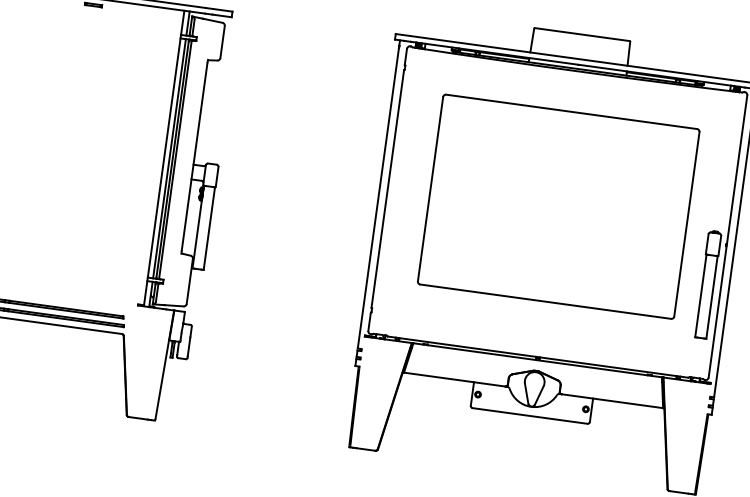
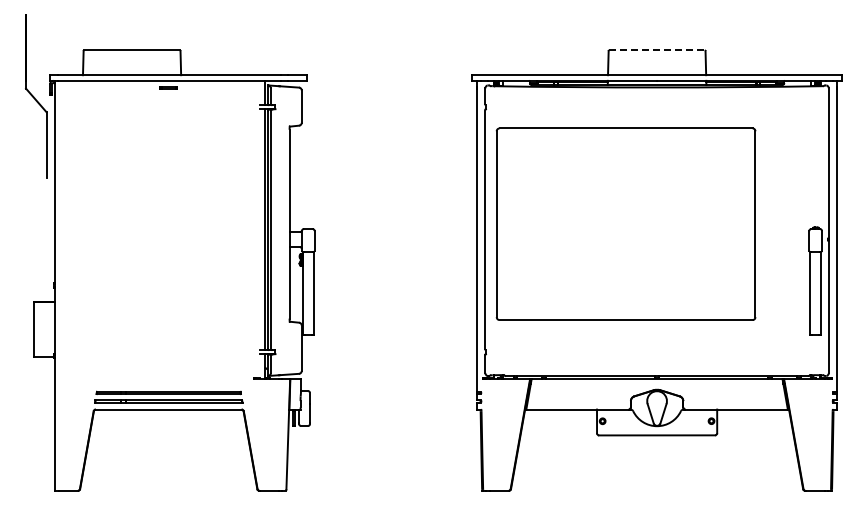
line: (582, 34) -> (657, 50), solid -> dashed
line: (164, 158) -> (259, 229), removed
part: (558, 205) -> (625, 223), moved

